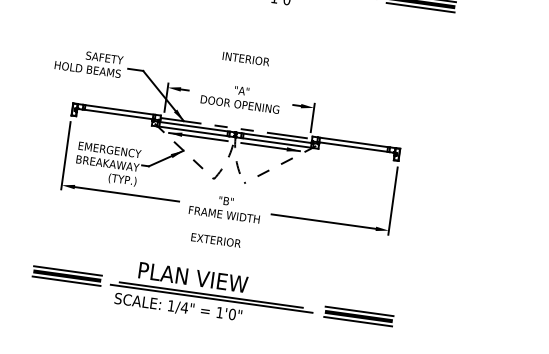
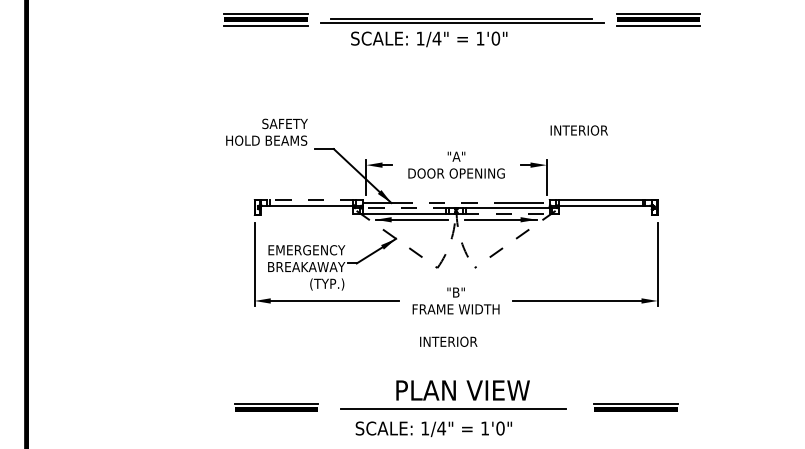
text: (245, 58) -> (578, 130), moved
text: (88, 62) -> (266, 131), moved
line: (119, 110) -> (311, 200), solid -> dashed
line: (193, 127) -> (404, 208), solid -> dashed
line: (277, 142) -> (508, 213), solid -> dashed
text: (216, 240) -> (450, 341), EXTERIOR -> INTERIOR
text: (192, 277) -> (462, 390), moved
line: (66, 281) -> (276, 416), removed
line: (211, 299) -> (454, 413), removed
text: (177, 307) -> (433, 429), moved
line: (357, 321) -> (635, 416), removed

